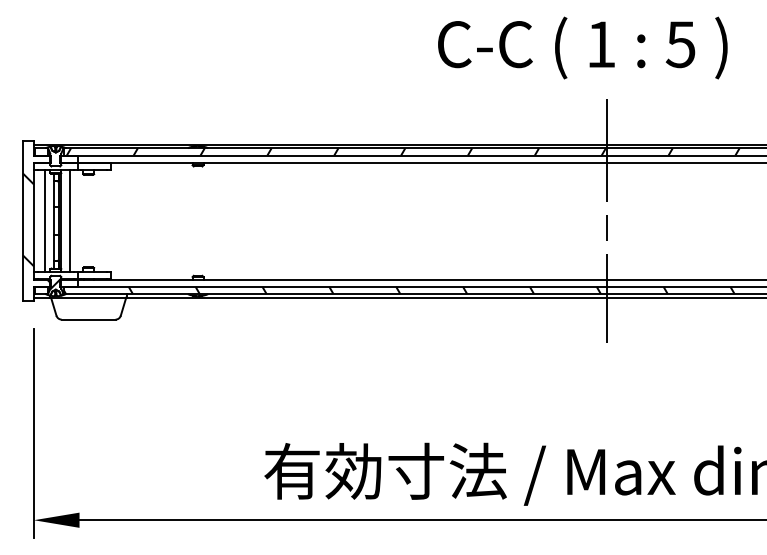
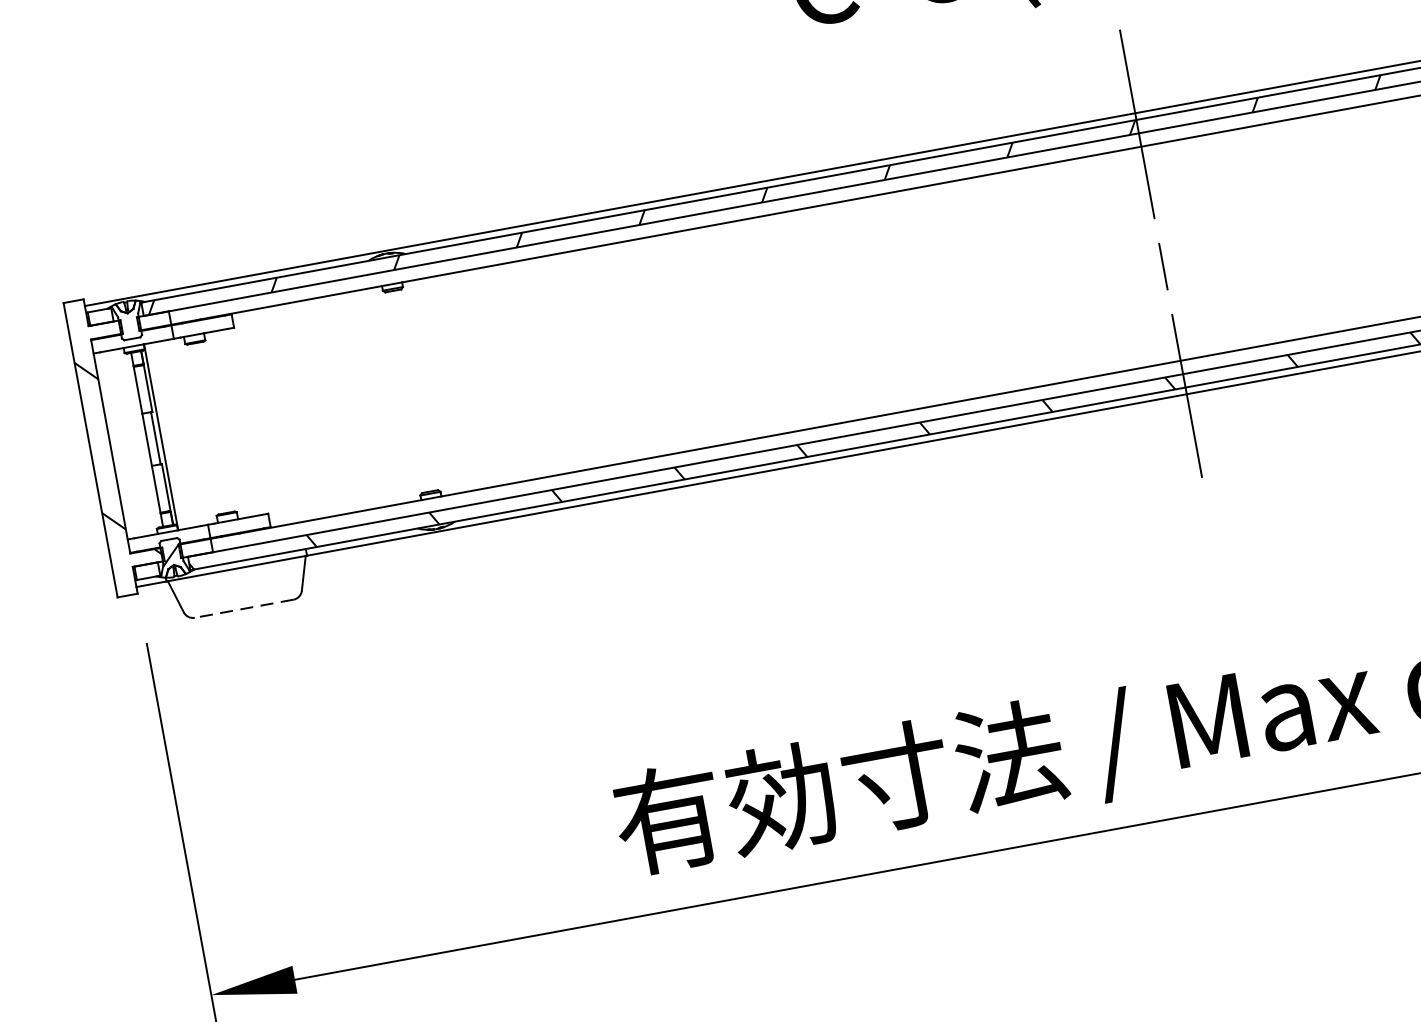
line: (44, 220) -> (129, 441), removed
line: (70, 220) -> (177, 433), removed
line: (88, 319) -> (243, 608), solid -> dashed

